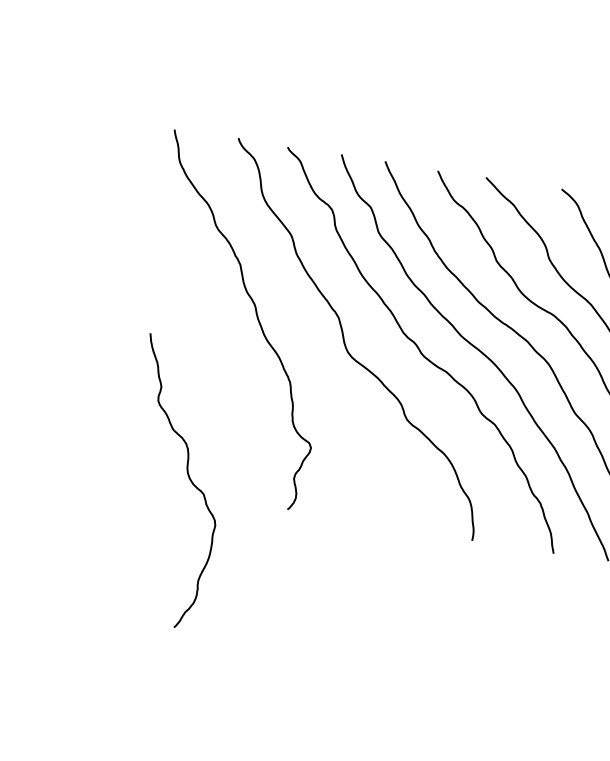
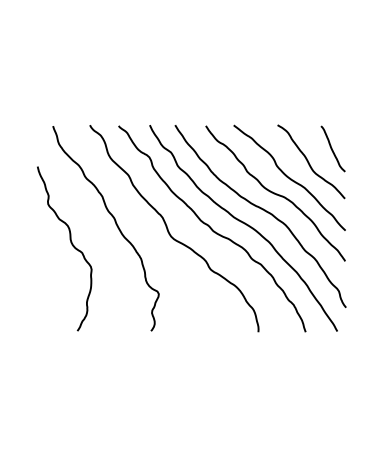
curve: (187, 476) -> (71, 244), moved

